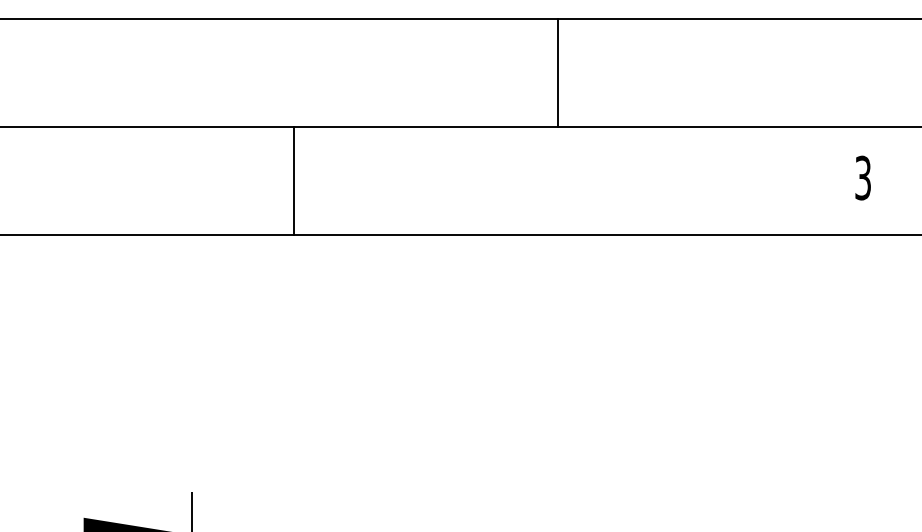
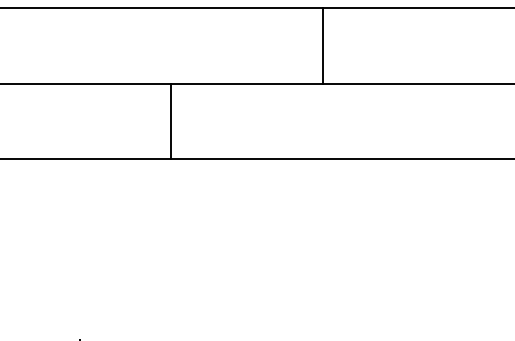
line: (558, 72) -> (322, 45), moved
line: (293, 180) -> (170, 121), moved

